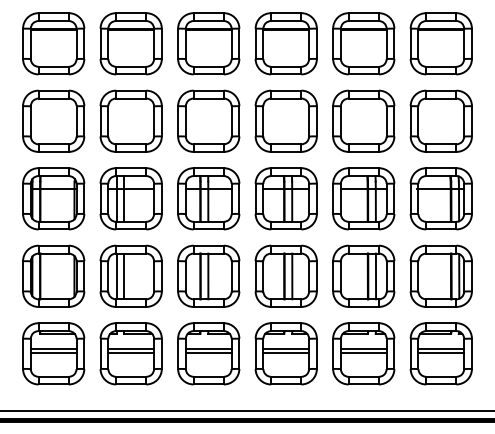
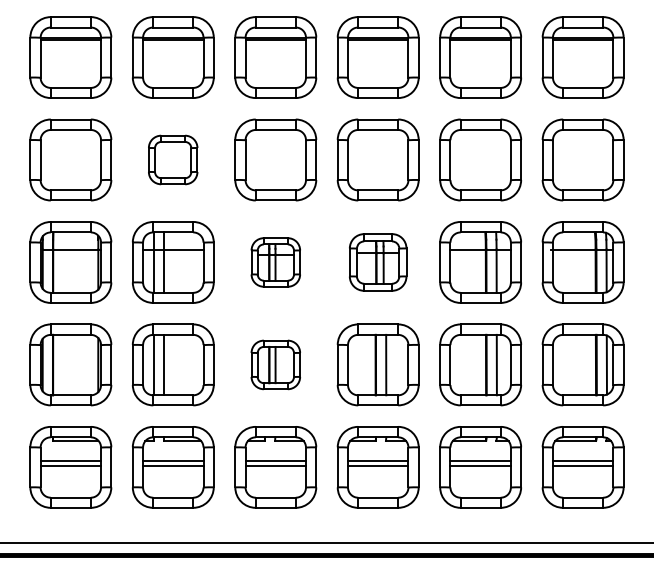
part: (130, 120) -> (172, 159), size x0.6
part: (208, 198) -> (275, 262), size x0.6
part: (285, 198) -> (377, 262), size x0.7
part: (208, 276) -> (275, 364), size x0.6

